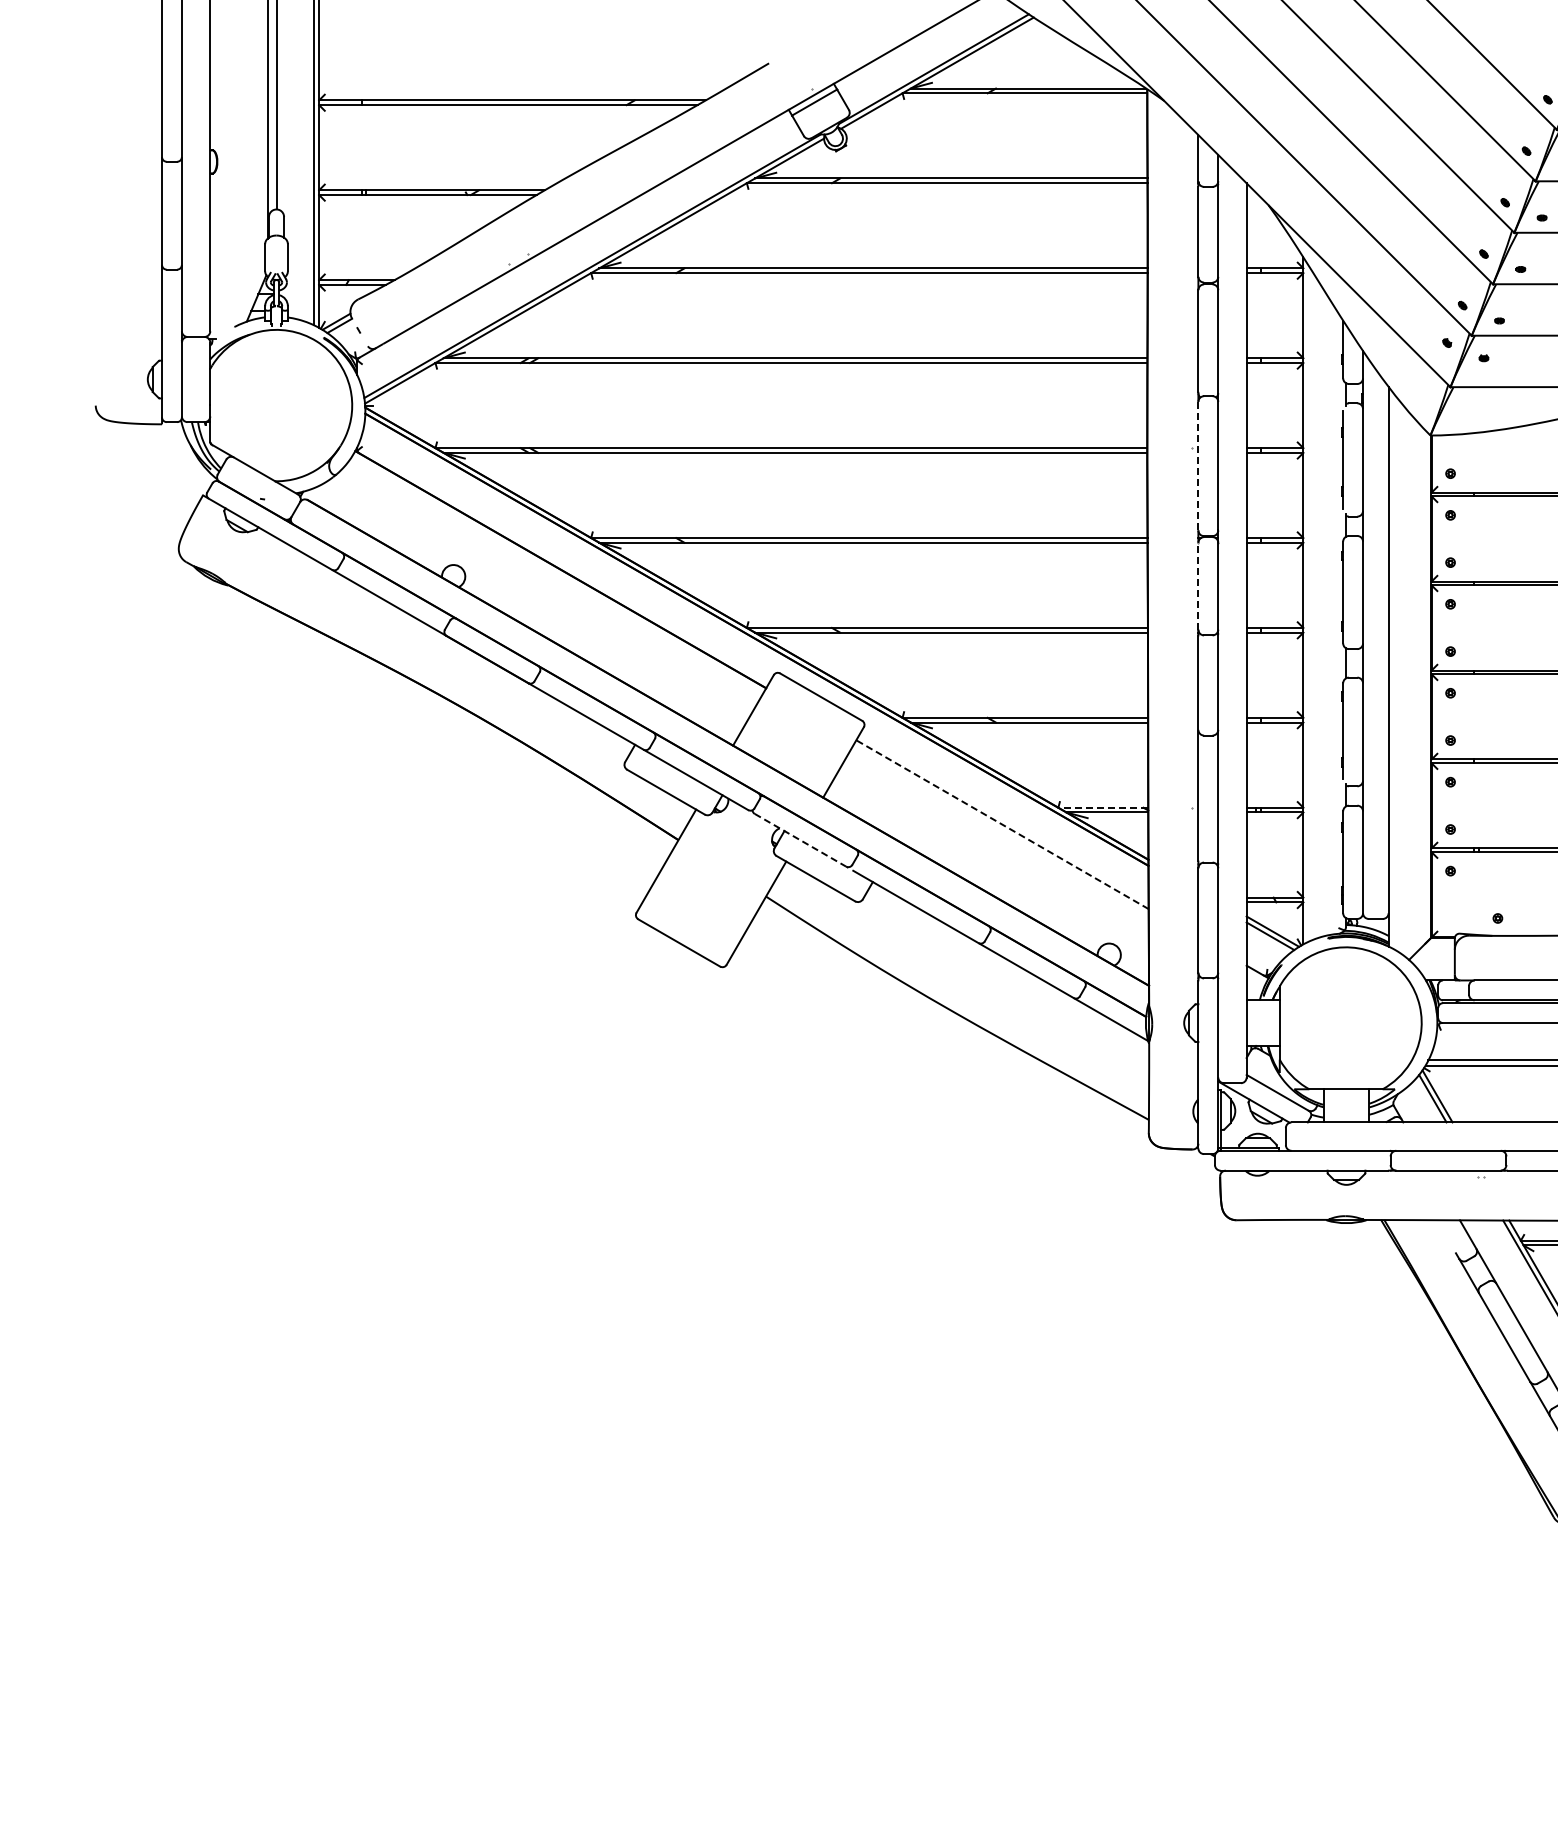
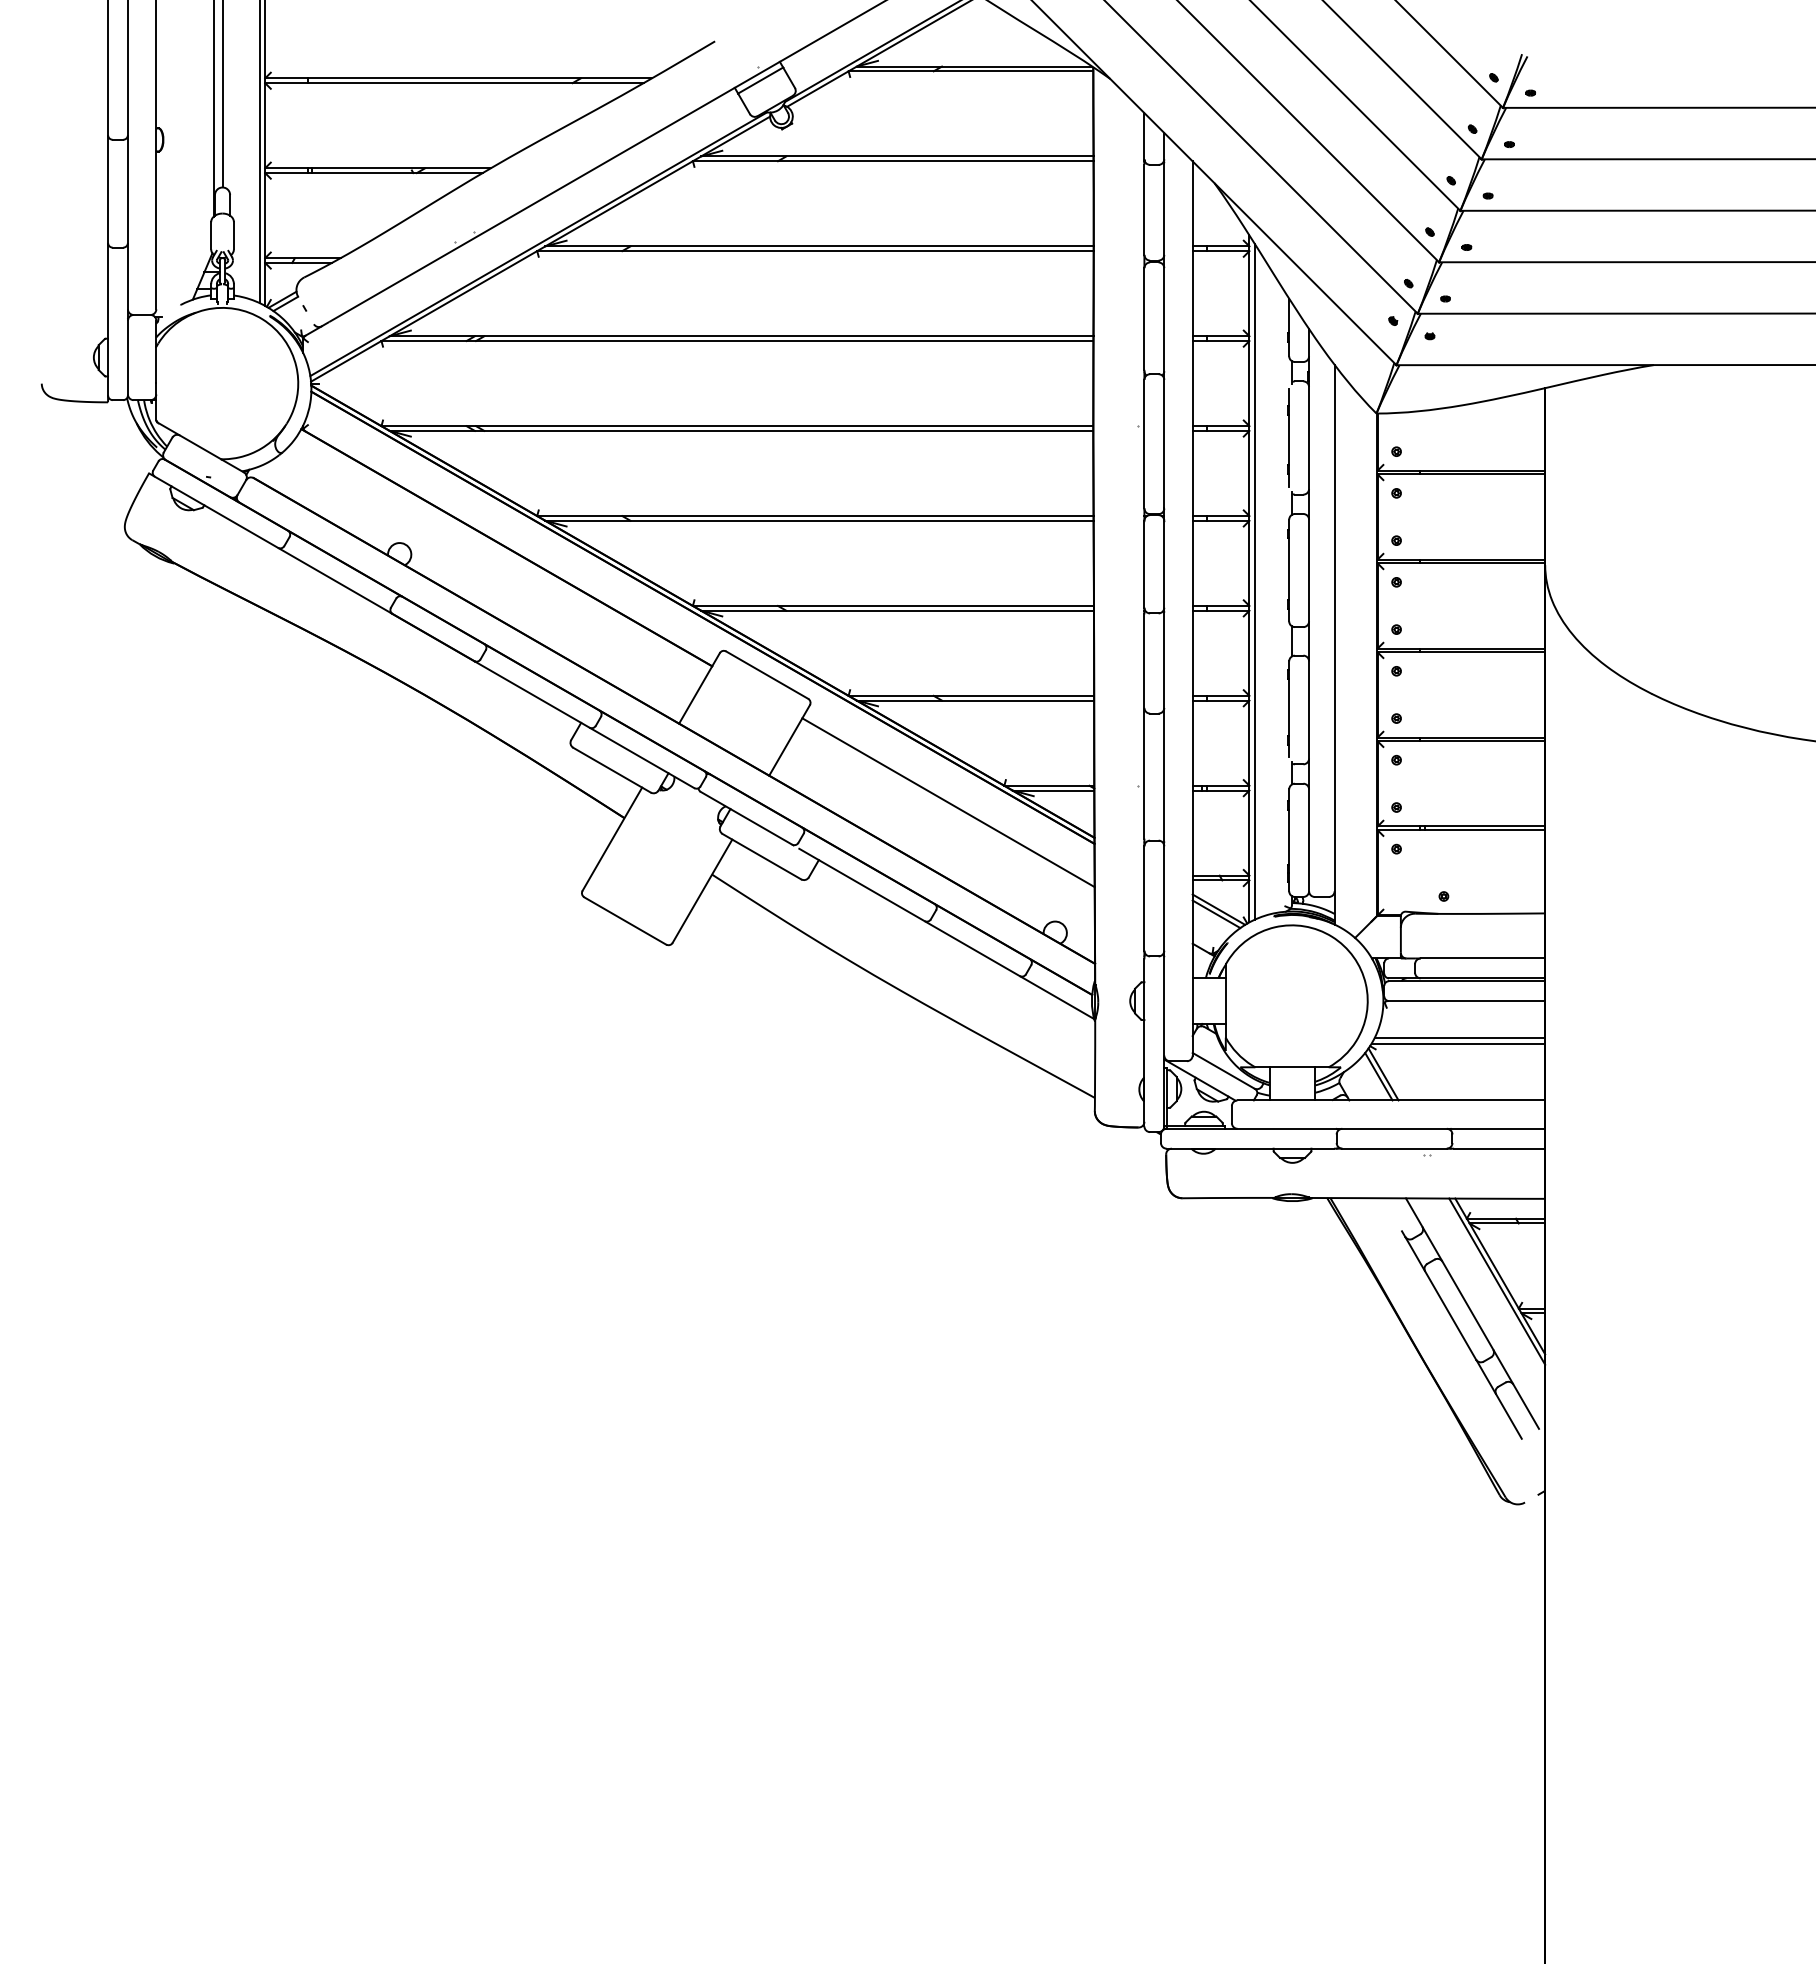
line: (1198, 465) -> (1144, 443), dashed -> solid
line: (1198, 585) -> (1144, 563), dashed -> solid
line: (1308, 603) -> (1254, 581), added
line: (1103, 807) -> (1049, 785), dashed -> solid
line: (1002, 824) -> (948, 802), dashed -> solid
line: (800, 840) -> (746, 818), dashed -> solid

